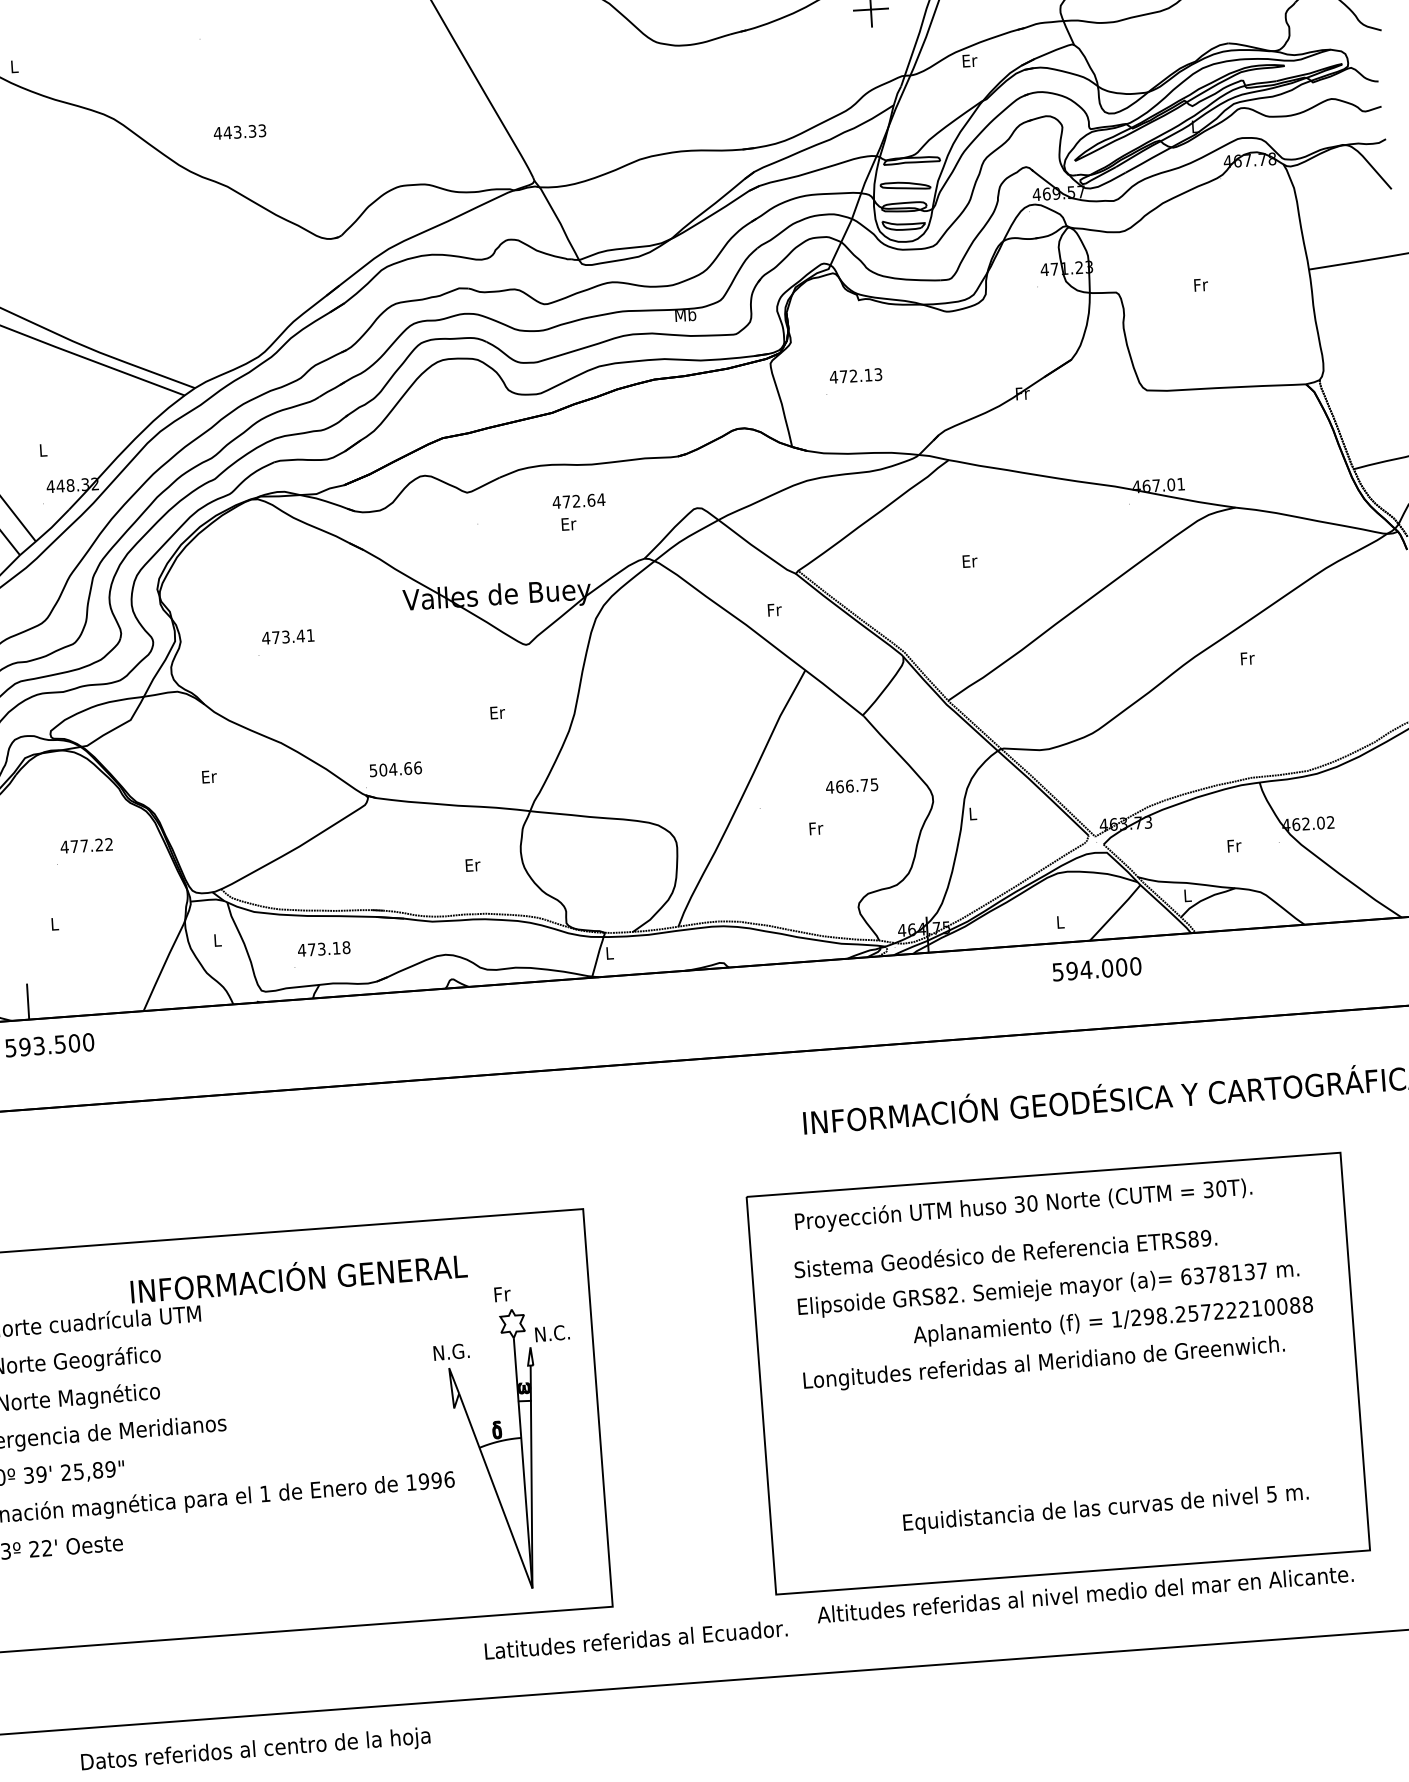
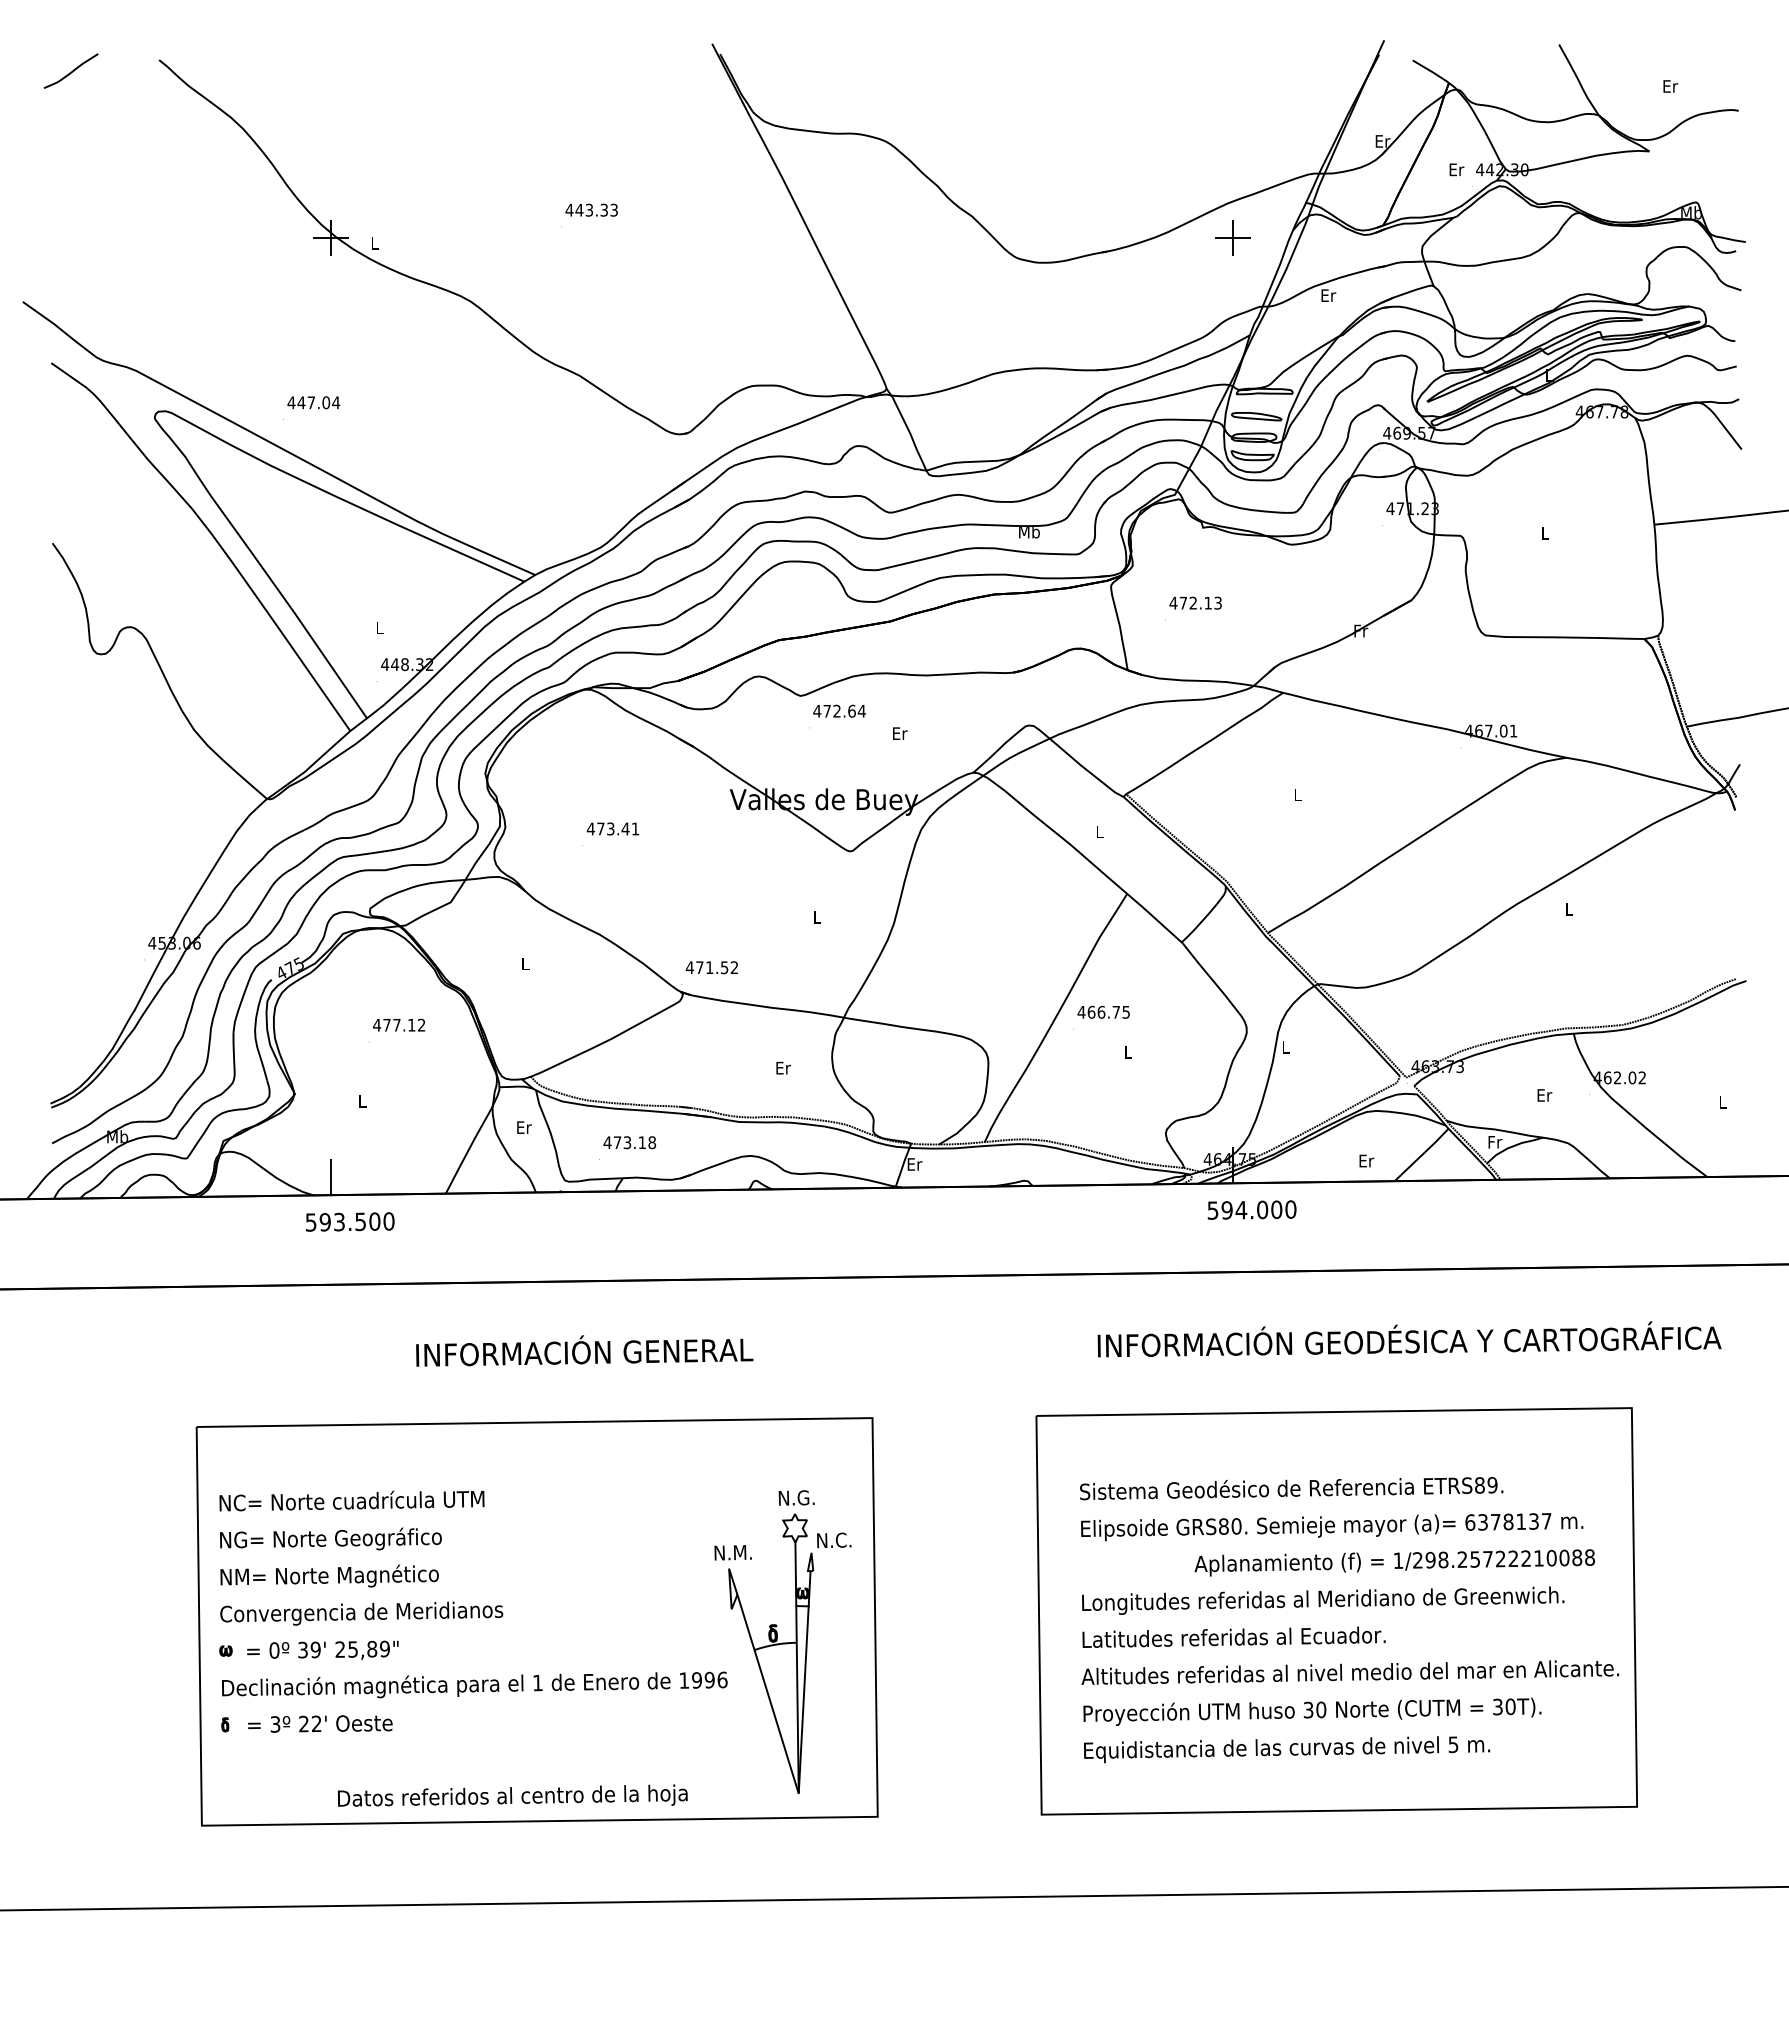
text: (239, 131) -> (591, 209), moved
text: (1200, 285) -> (1545, 533), Fr -> L
text: (578, 500) -> (839, 710), moved
text: (970, 560) -> (1298, 794), Er -> L
text: (774, 609) -> (1100, 831), Fr -> L
text: (1247, 658) -> (1569, 909), Fr -> L
text: (497, 712) -> (817, 917), Er -> L
text: (394, 769) -> (711, 967), 504.66 -> 471.52
text: (209, 776) -> (525, 963), Er -> L
text: (851, 785) -> (1103, 1011), moved
text: (816, 828) -> (1128, 1052), Fr -> L
text: (98, 844) -> (411, 1024), 477.22 -> 477.12
text: (1234, 846) -> (1544, 1095), Fr -> Er
text: (1188, 895) -> (1495, 1142), L -> Fr
text: (1060, 921) -> (1366, 1160), L -> Er
text: (218, 940) -> (524, 1127), L -> Er
text: (609, 953) -> (914, 1164), L -> Er
text: (1096, 968) -> (1251, 1209), moved
text: (1023, 1205) -> (1312, 1711), moved
text: (298, 1276) -> (584, 1350), moved
text: (513, 1292) -> (797, 1497), Fr -> N.G.
text: (953, 1295) -> (1236, 1526), GRS82. -> GRS80.
text: (461, 1351) -> (742, 1552), N.G. -> N.M.
text: (1106, 1509) -> (1287, 1749), moved
text: (1084, 1594) -> (1349, 1672), moved
text: (635, 1639) -> (1233, 1636), moved
text: (255, 1748) -> (512, 1795), moved

